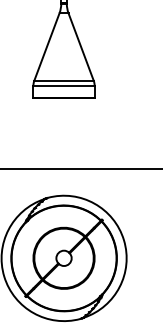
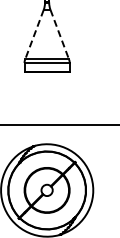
line: (46, 46) -> (34, 34), solid -> dashed
line: (80, 46) -> (59, 34), solid -> dashed

